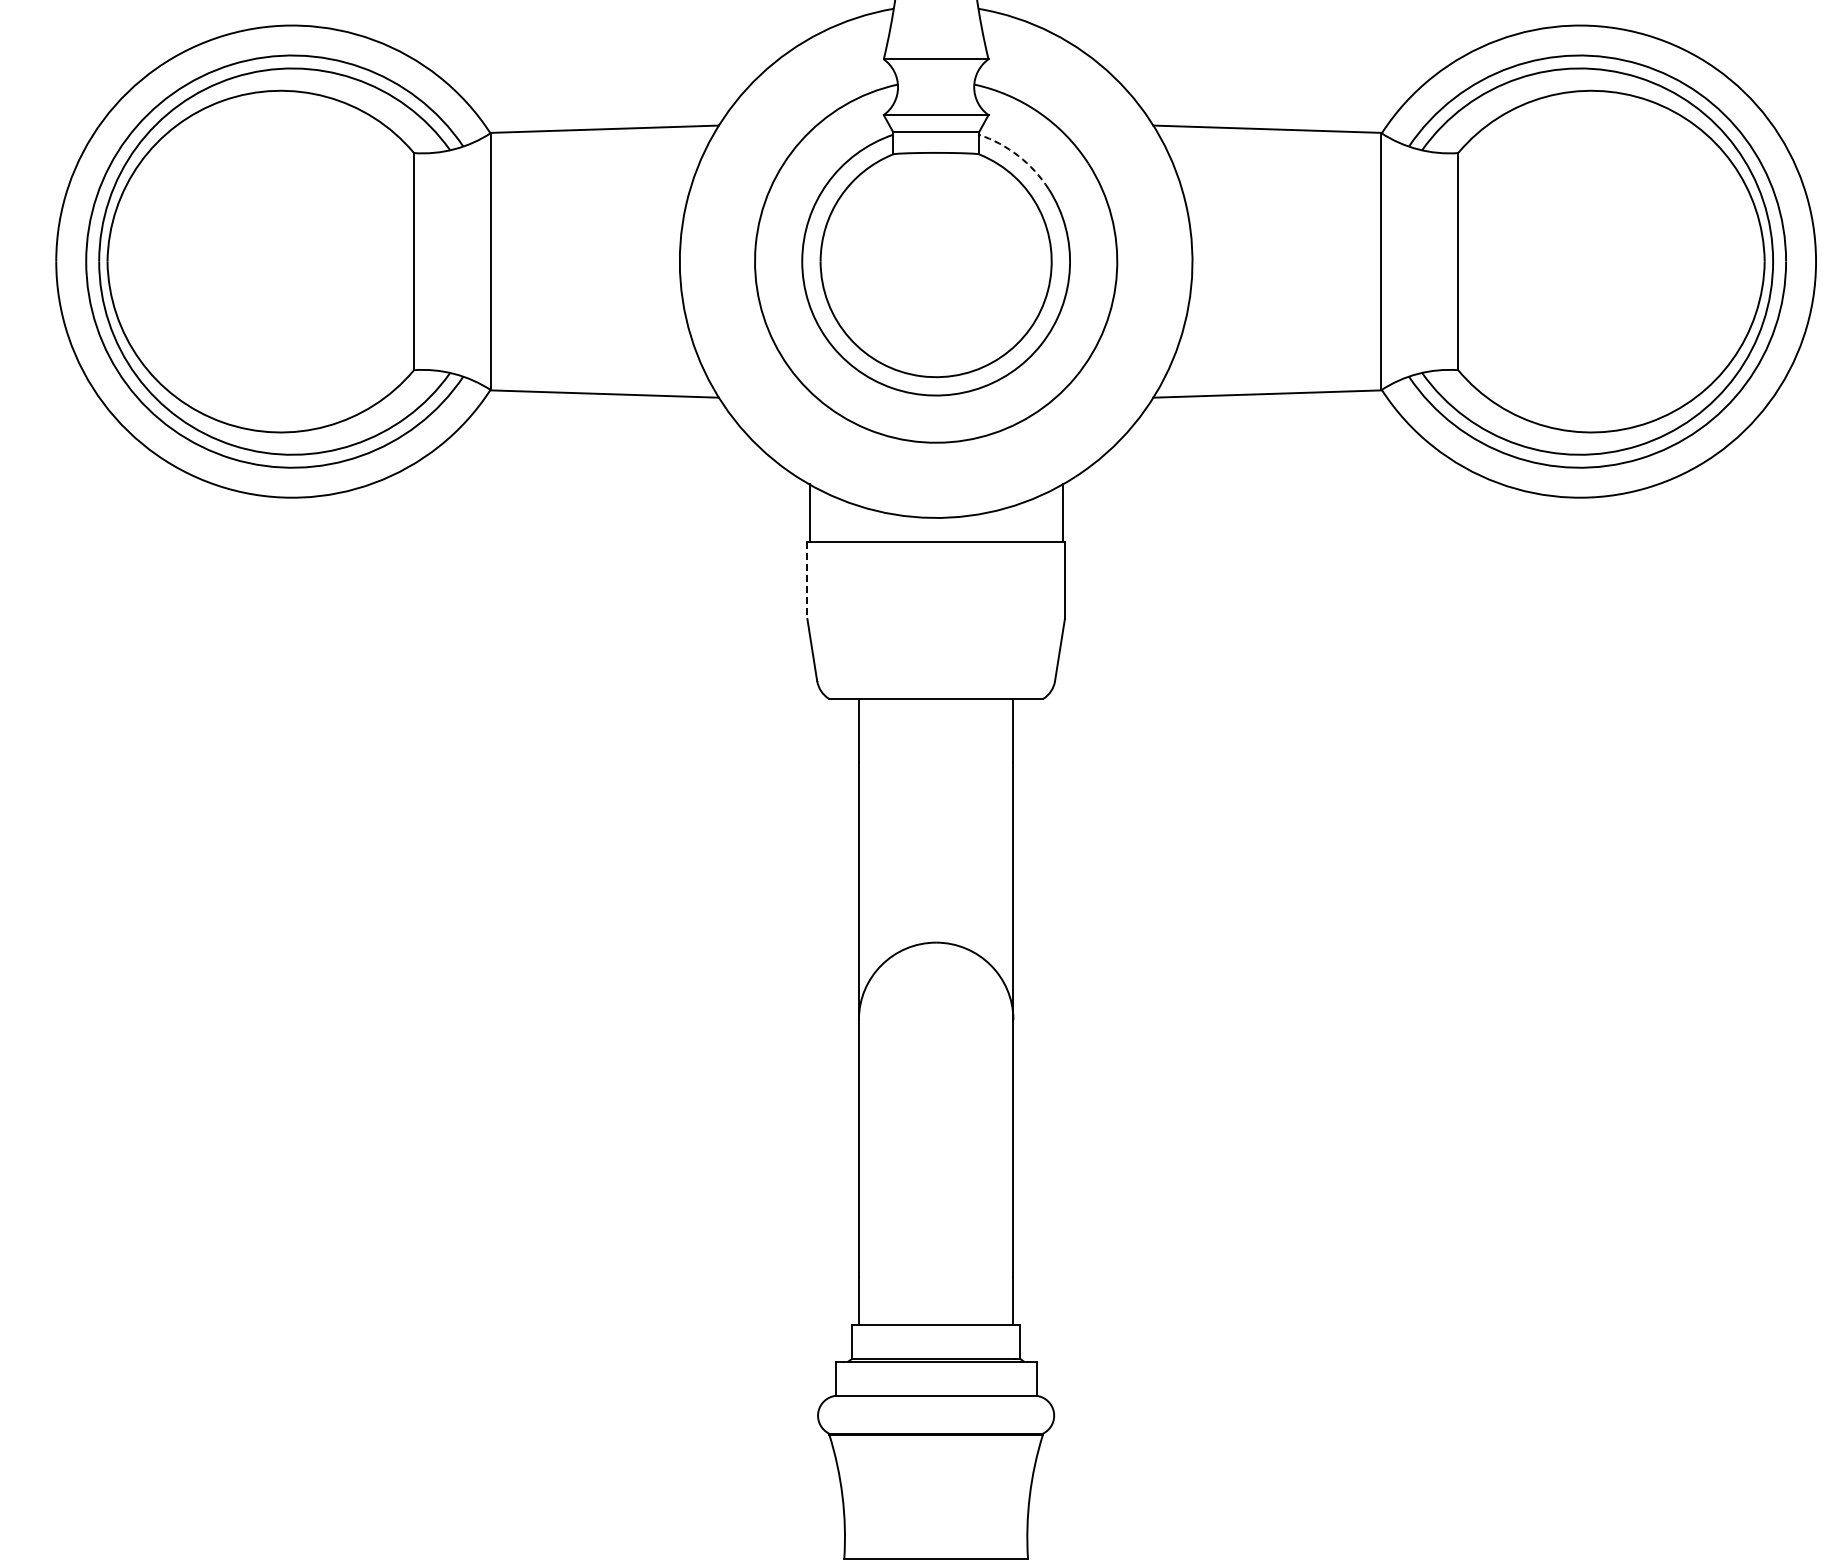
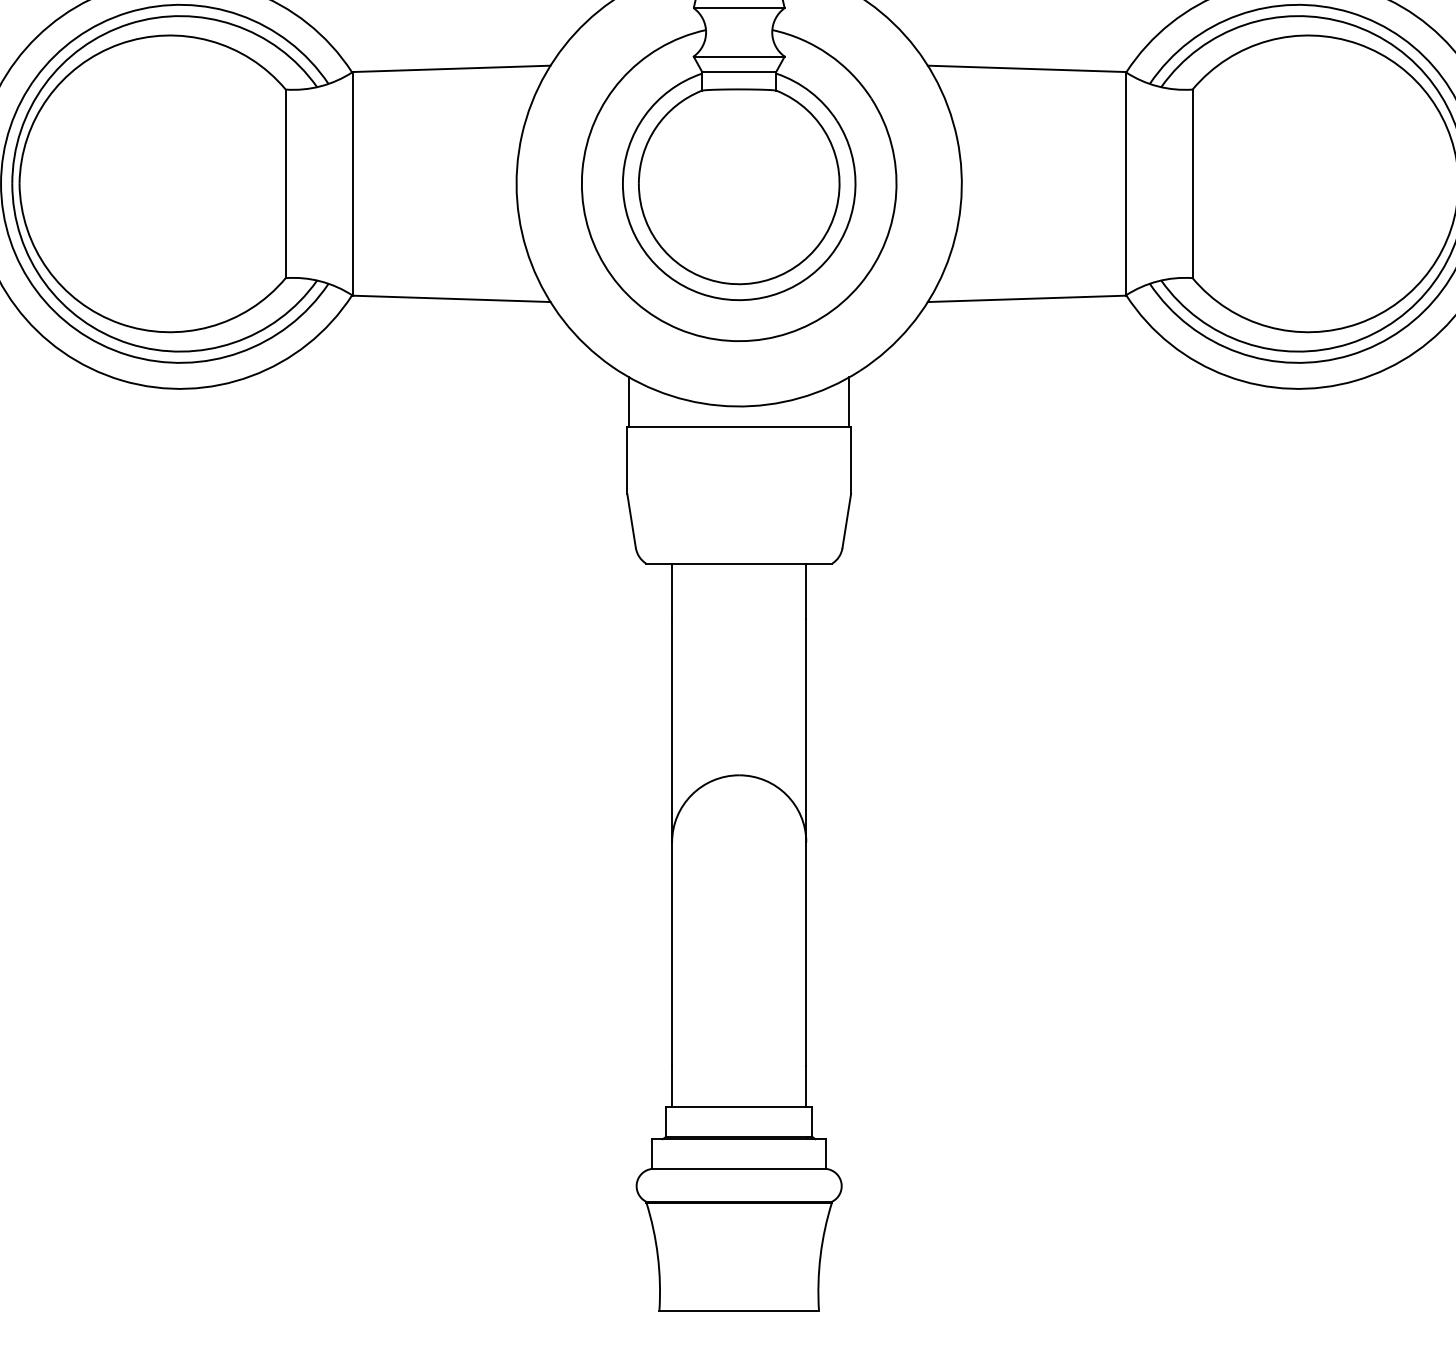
arc: (1018, 155) -> (810, 91), dashed -> solid
line: (807, 580) -> (627, 460), dashed -> solid

